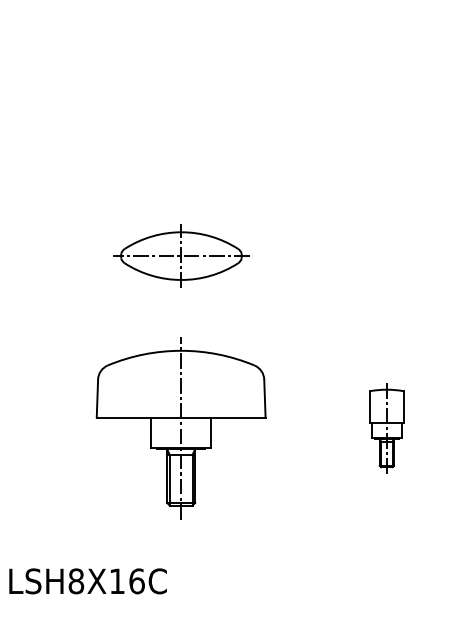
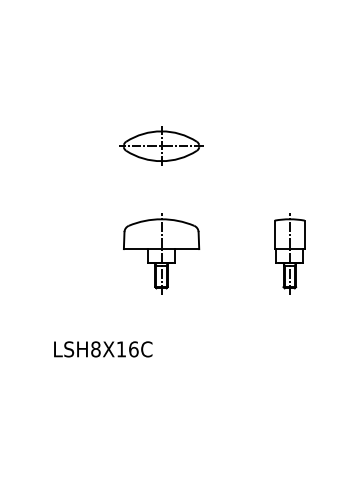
part: (181, 427) -> (161, 253), size x0.71
part: (386, 427) -> (289, 253), size x1.43

